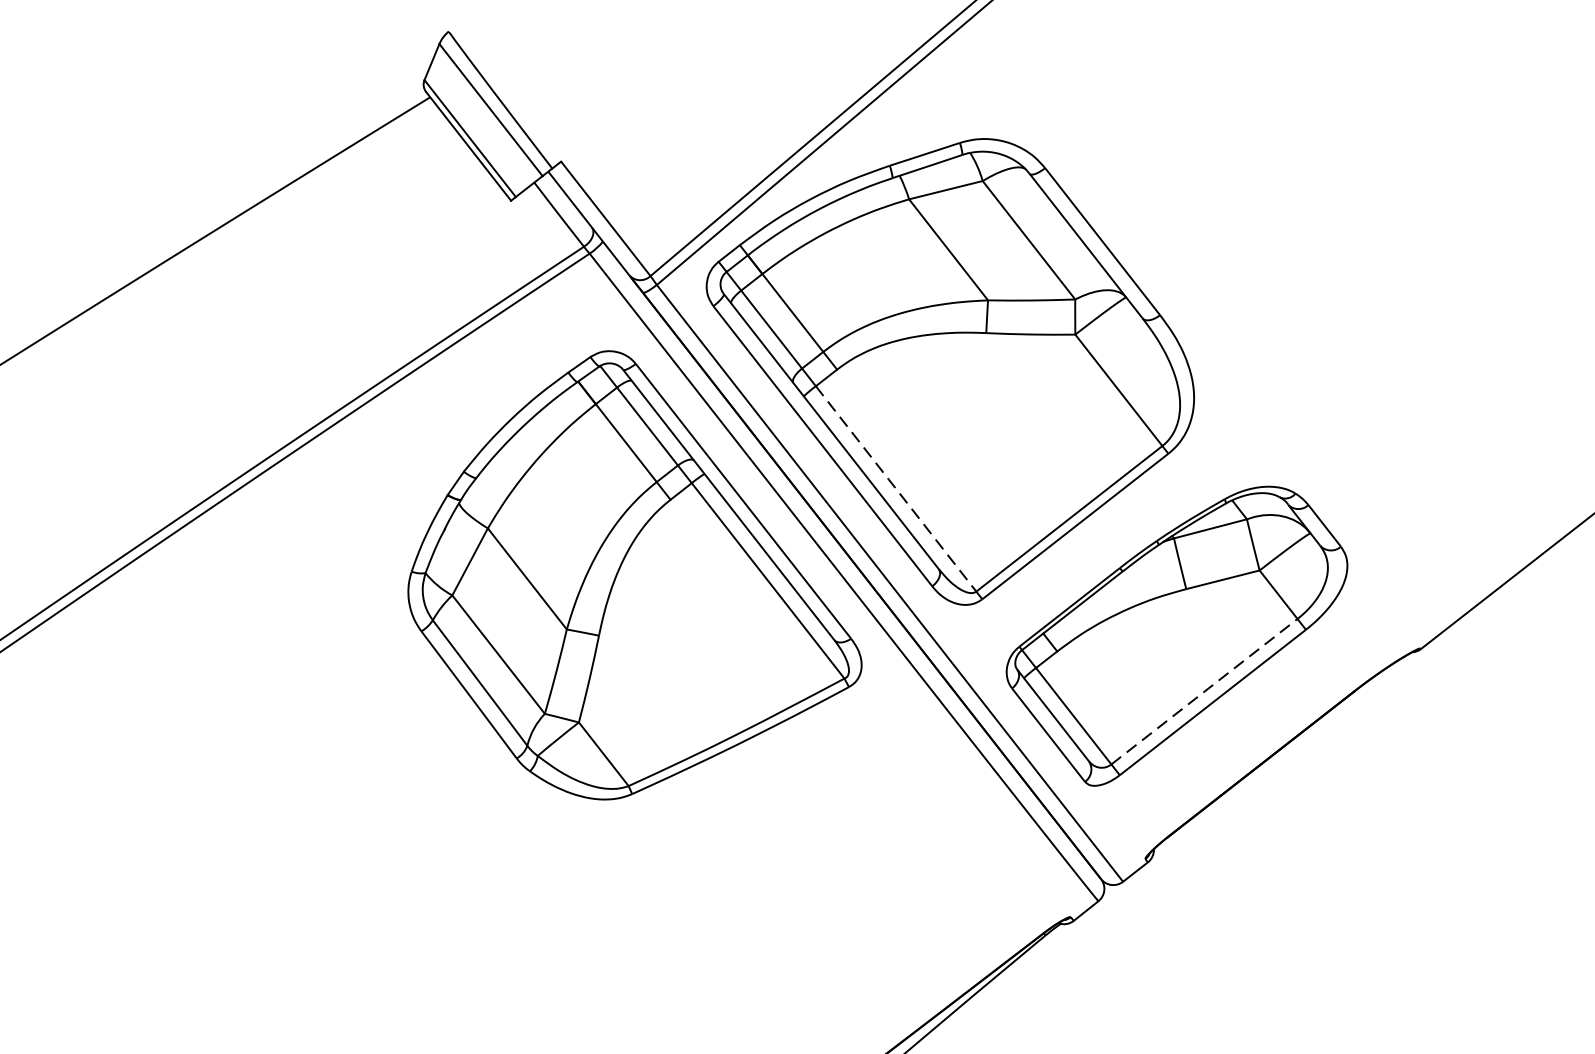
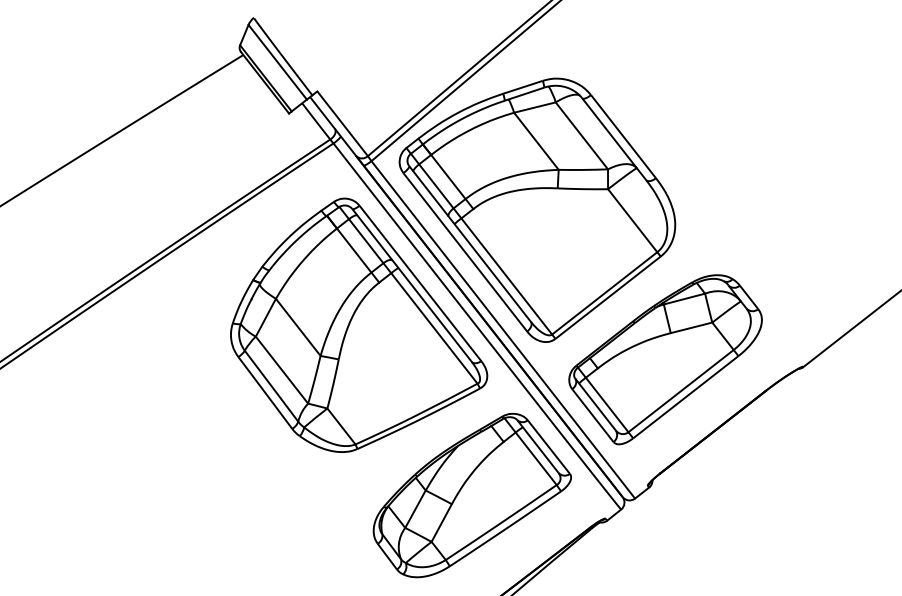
line: (895, 488) -> (506, 276), dashed -> solid
line: (1205, 692) -> (681, 391), dashed -> solid
part: (833, 876) -> (471, 495), added

